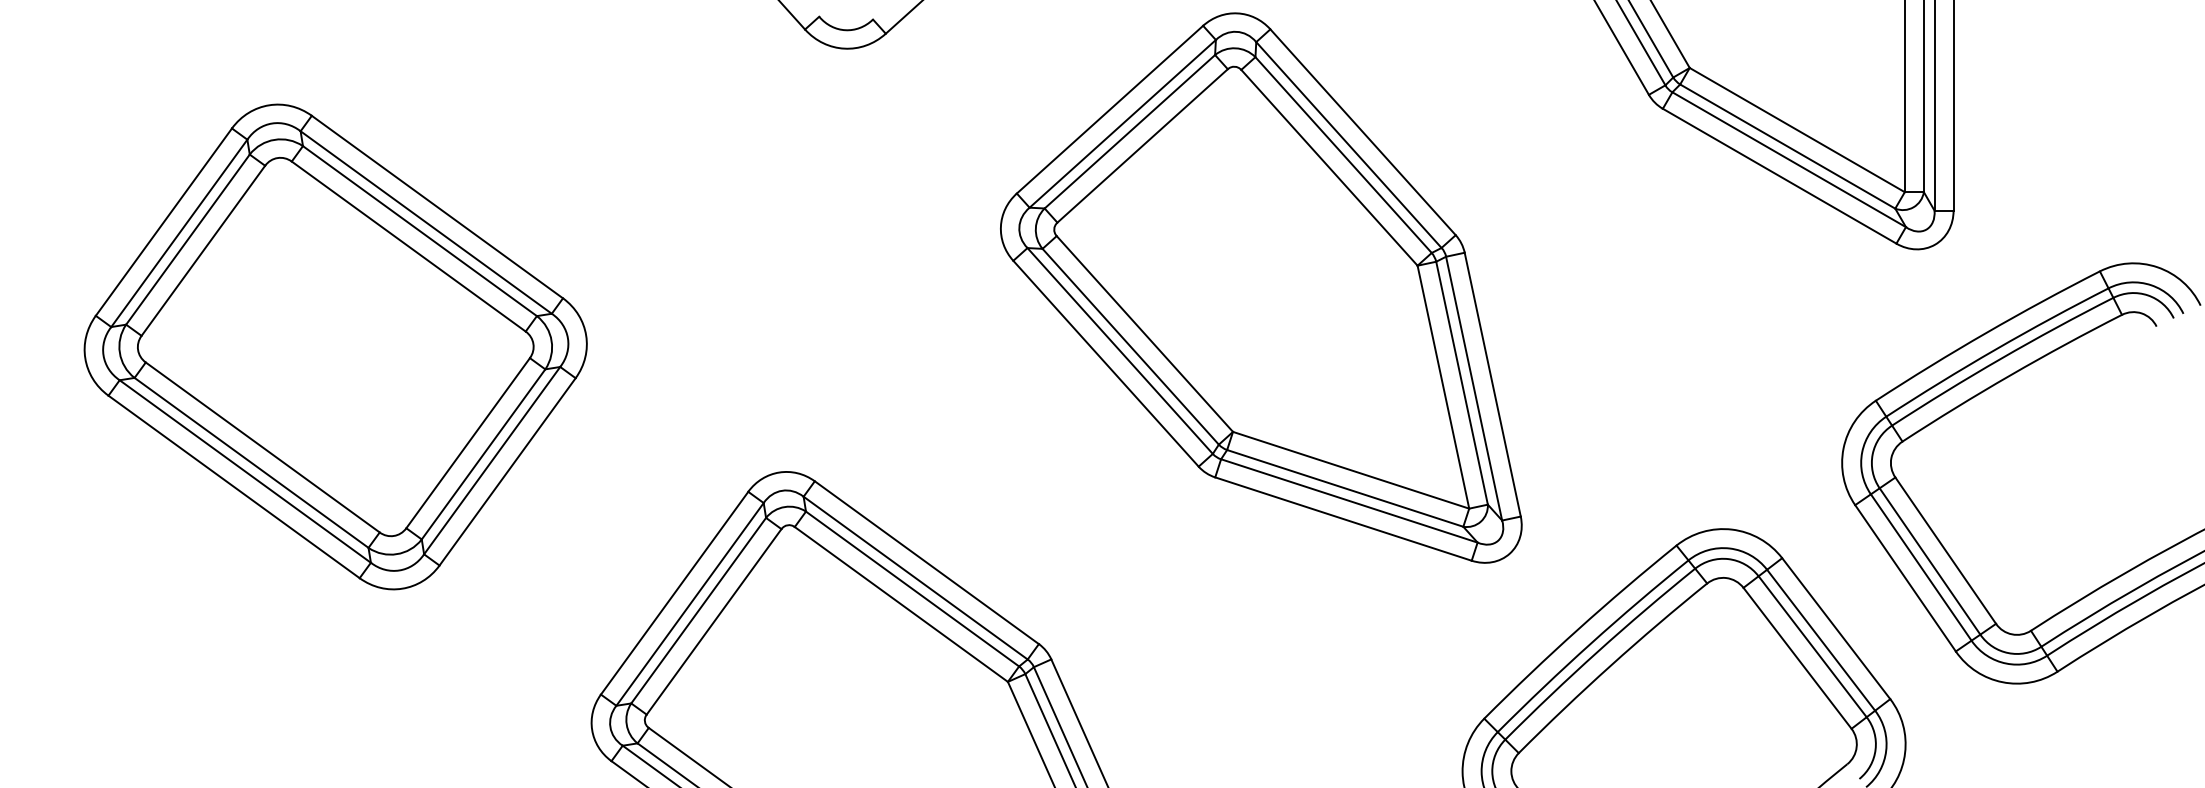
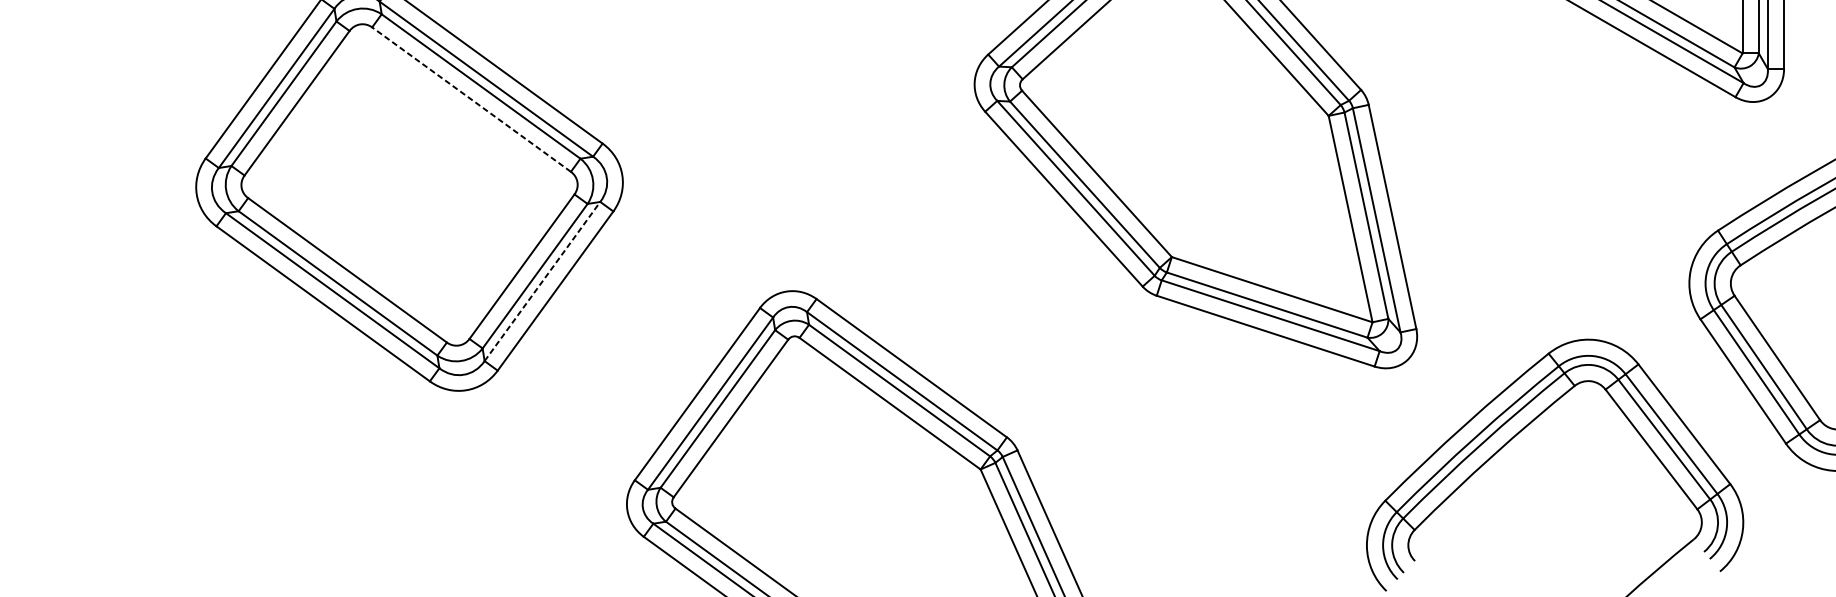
line: (408, 246) -> (471, 99), solid -> dashed
line: (492, 460) -> (542, 281), solid -> dashed

